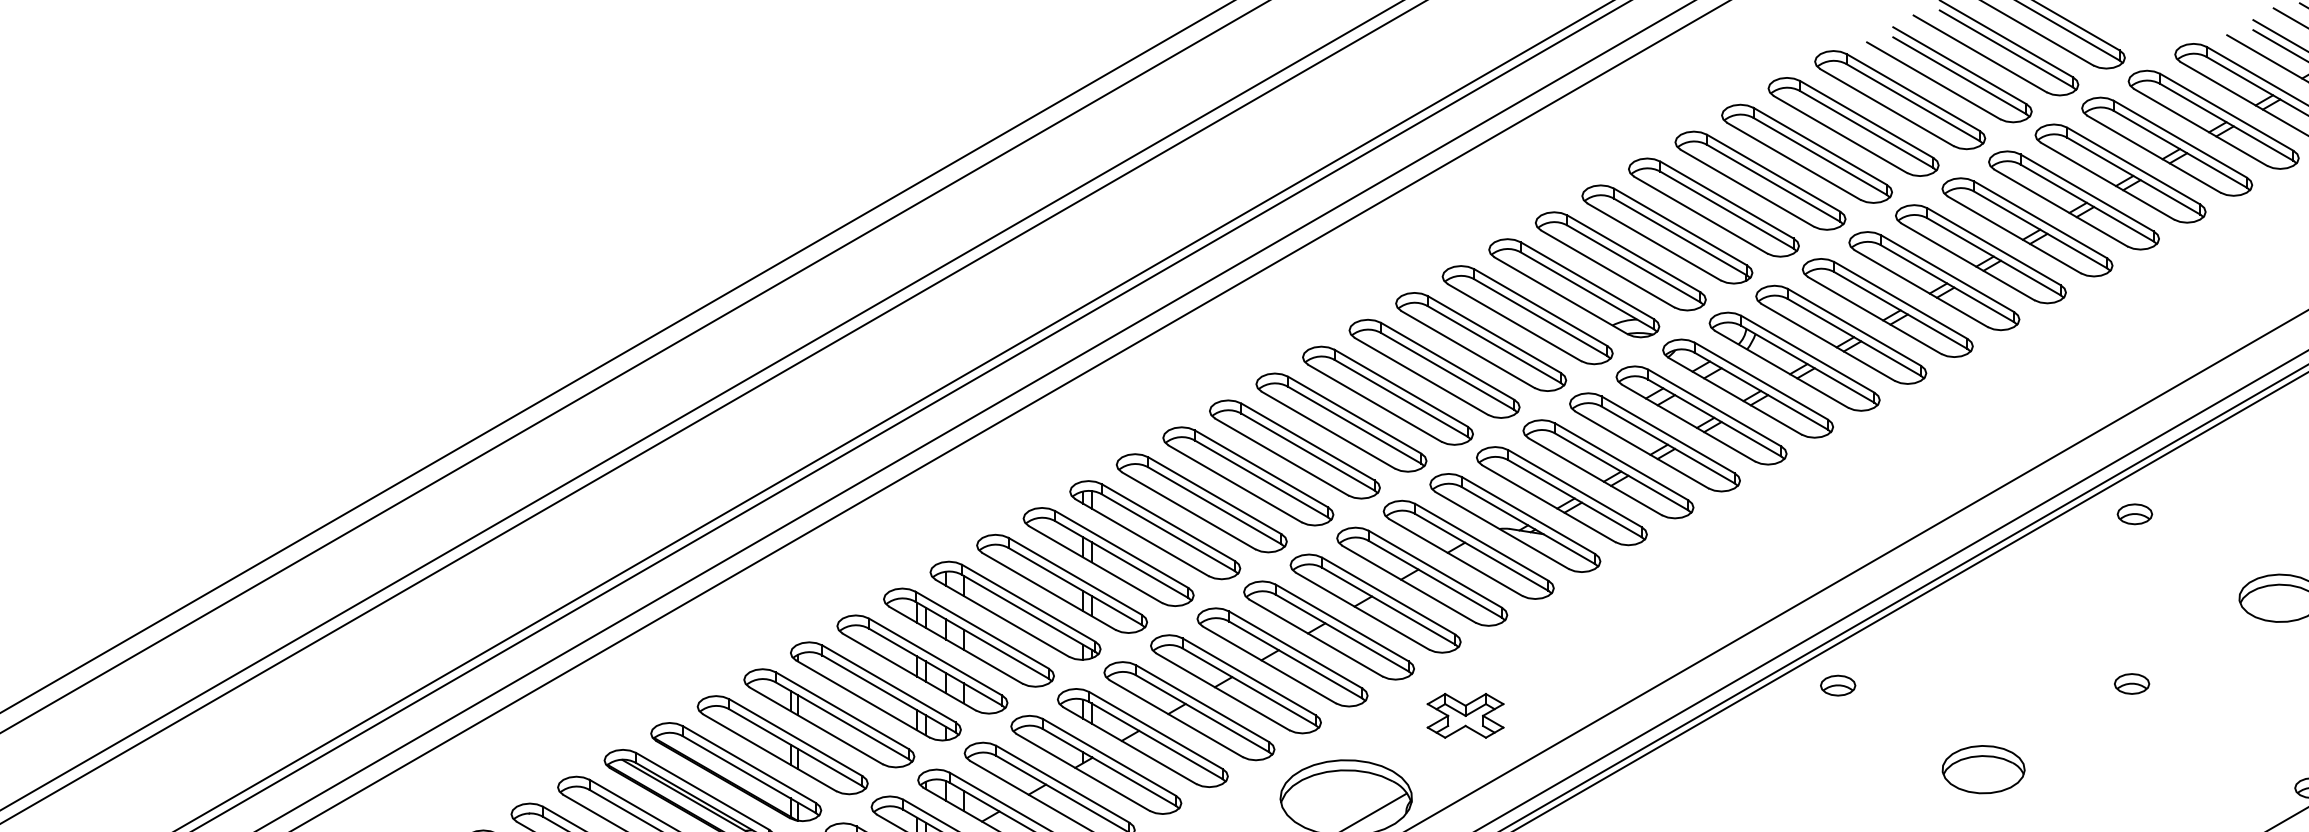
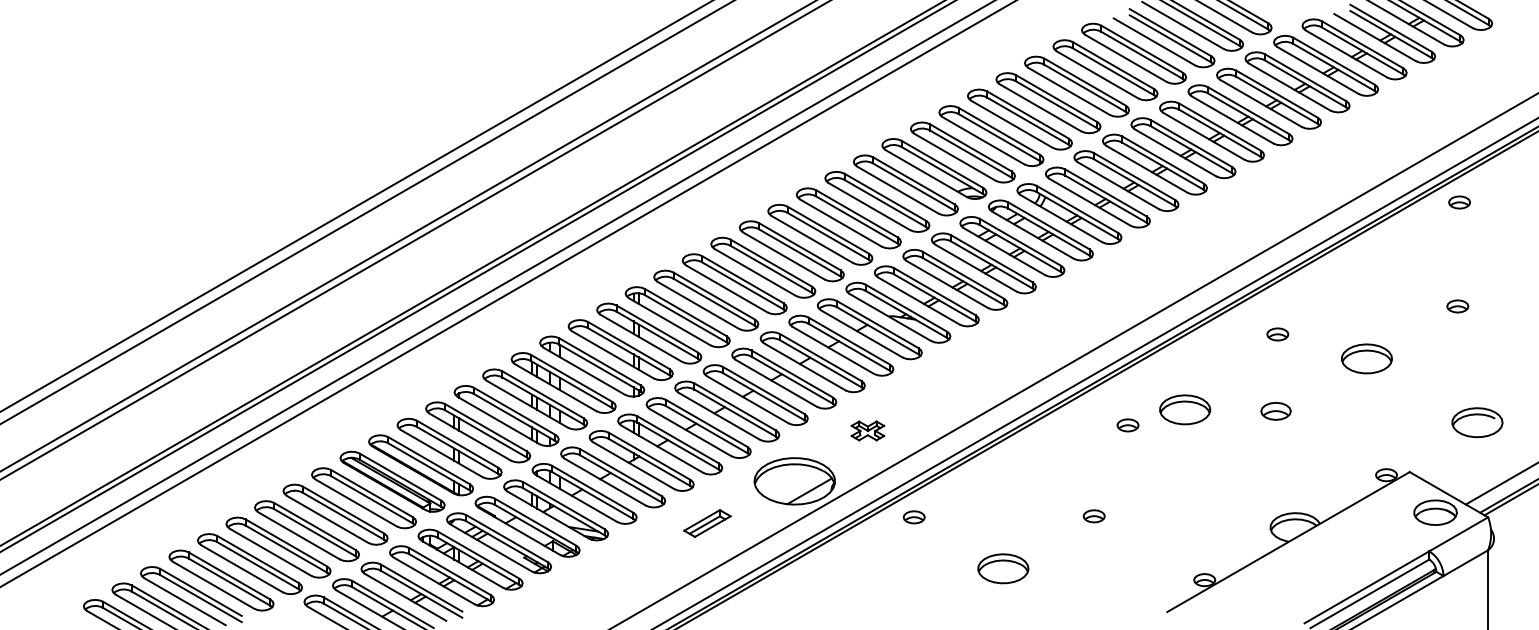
part: (2134, 514) -> (1277, 334), moved
part: (2131, 684) -> (1275, 411), size x1.4
part: (1837, 685) -> (1127, 425), moved
part: (1465, 715) -> (867, 430), size x0.7
part: (1984, 769) -> (1185, 409), moved

